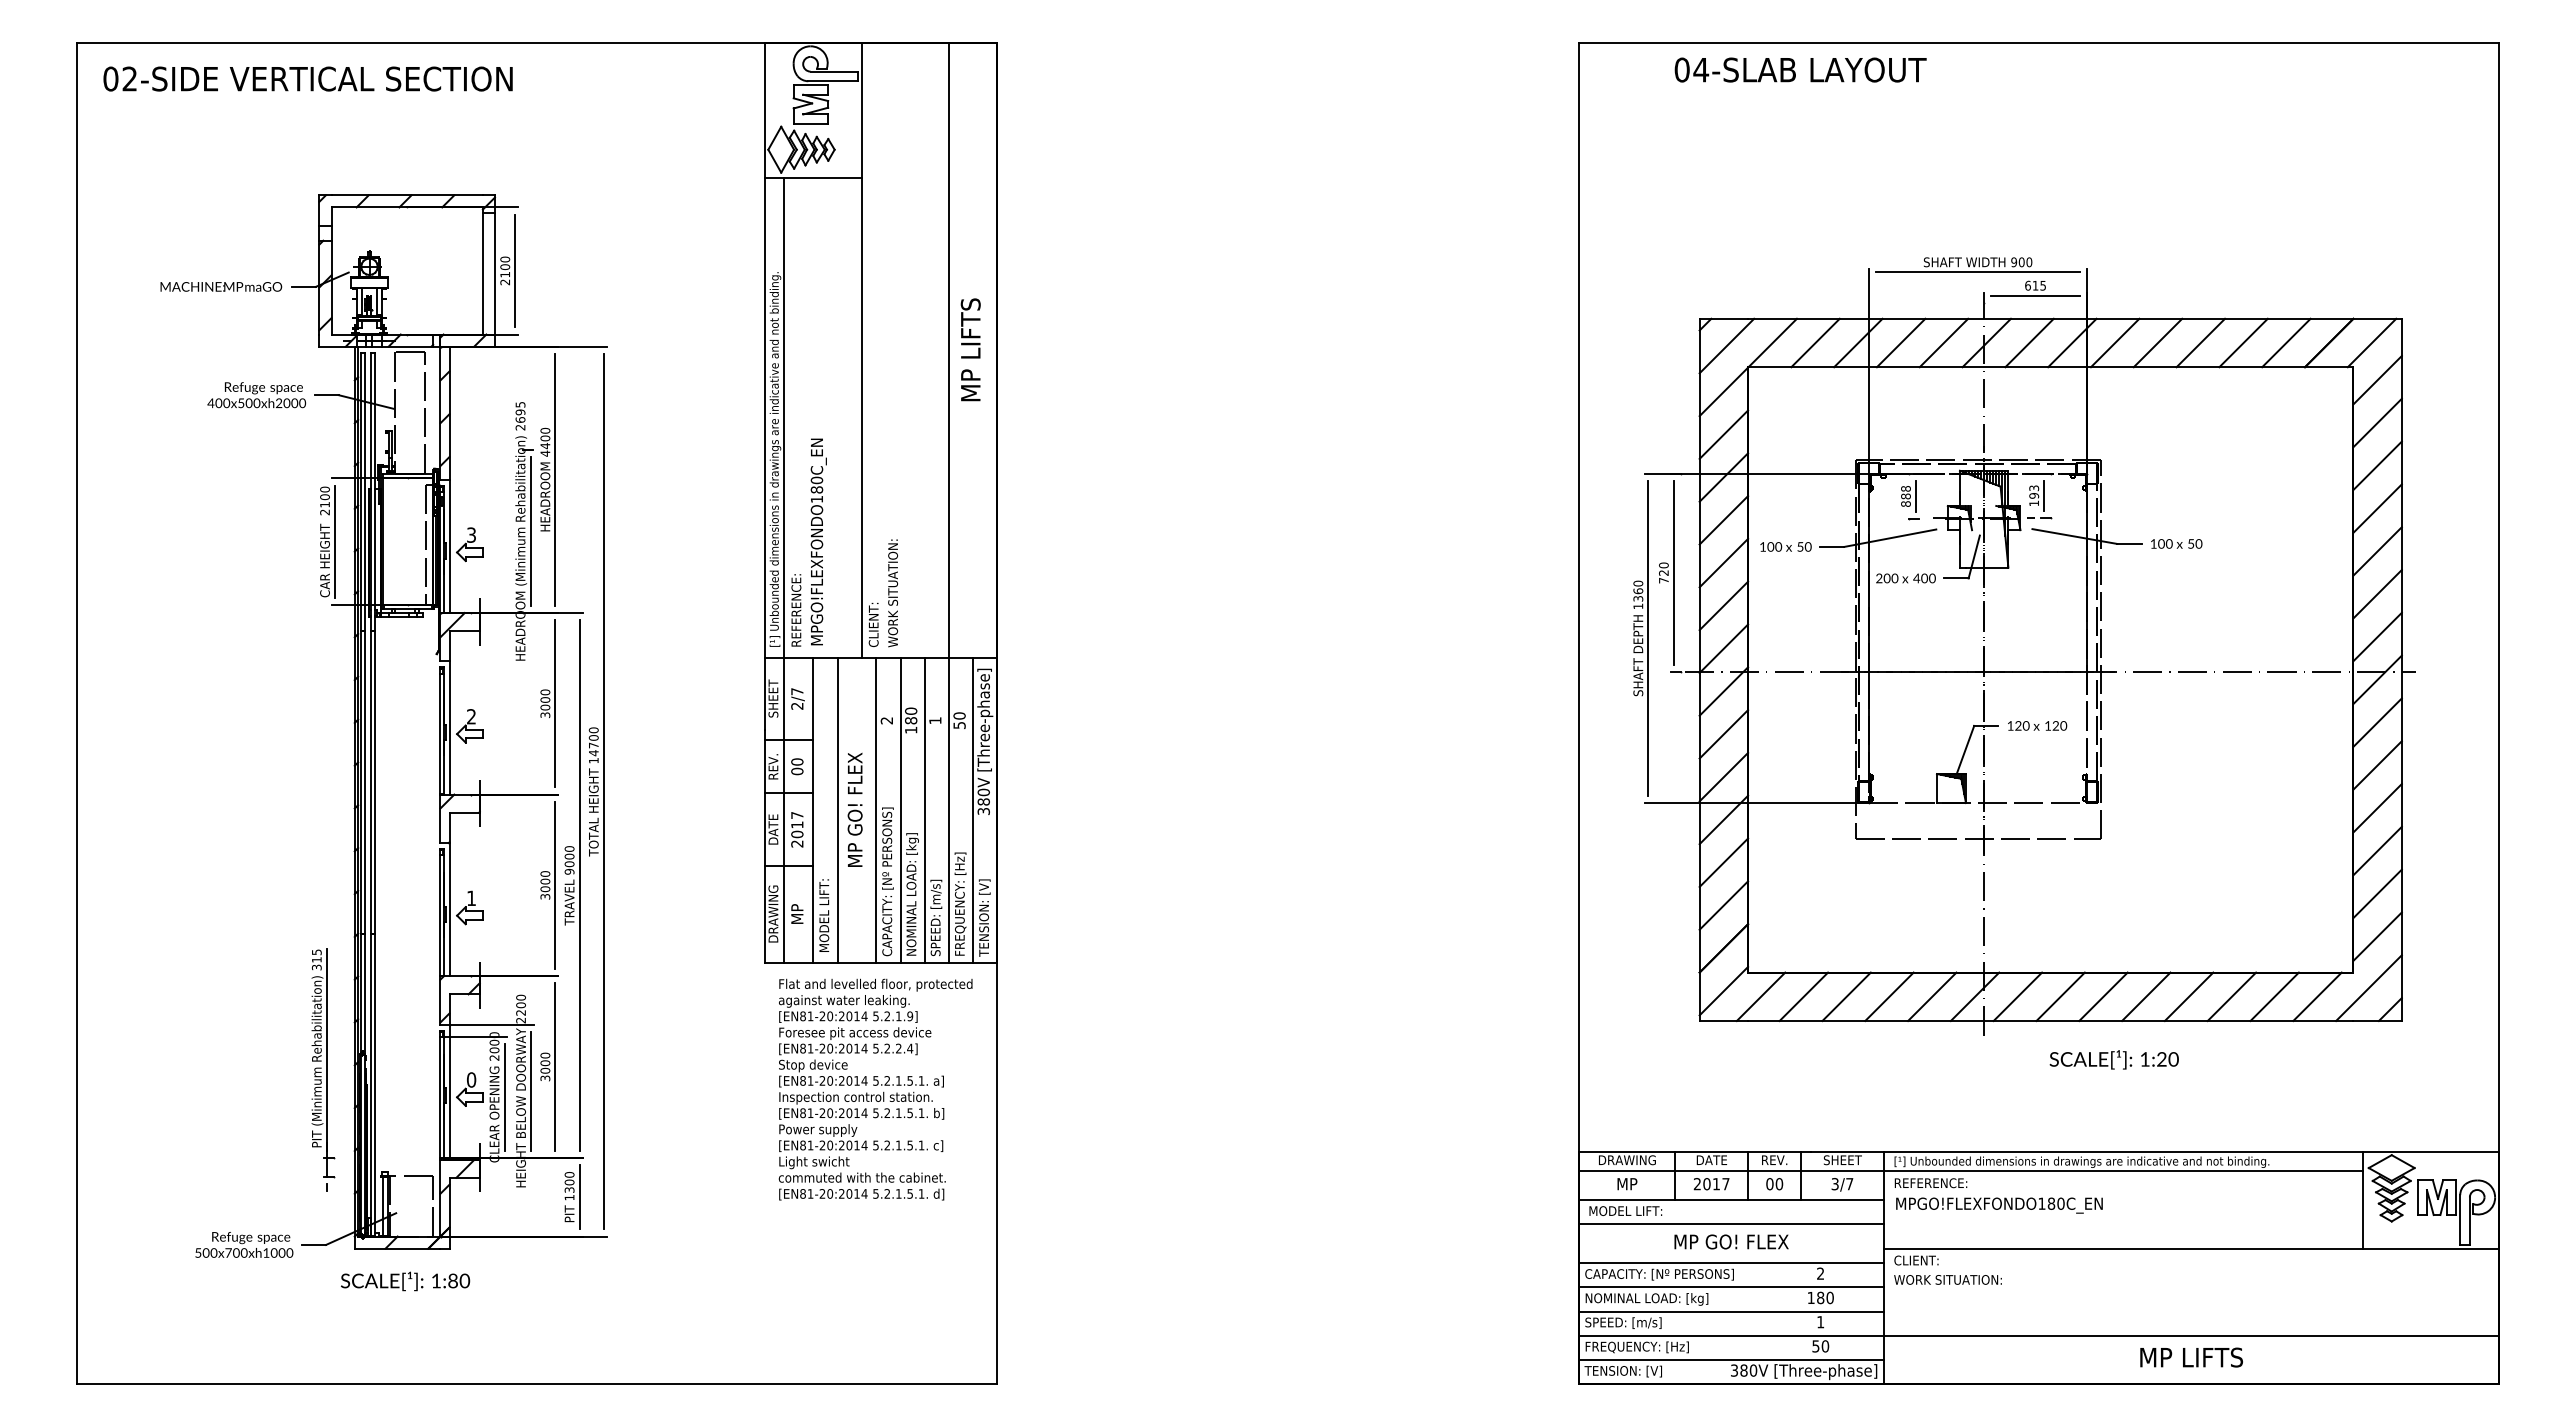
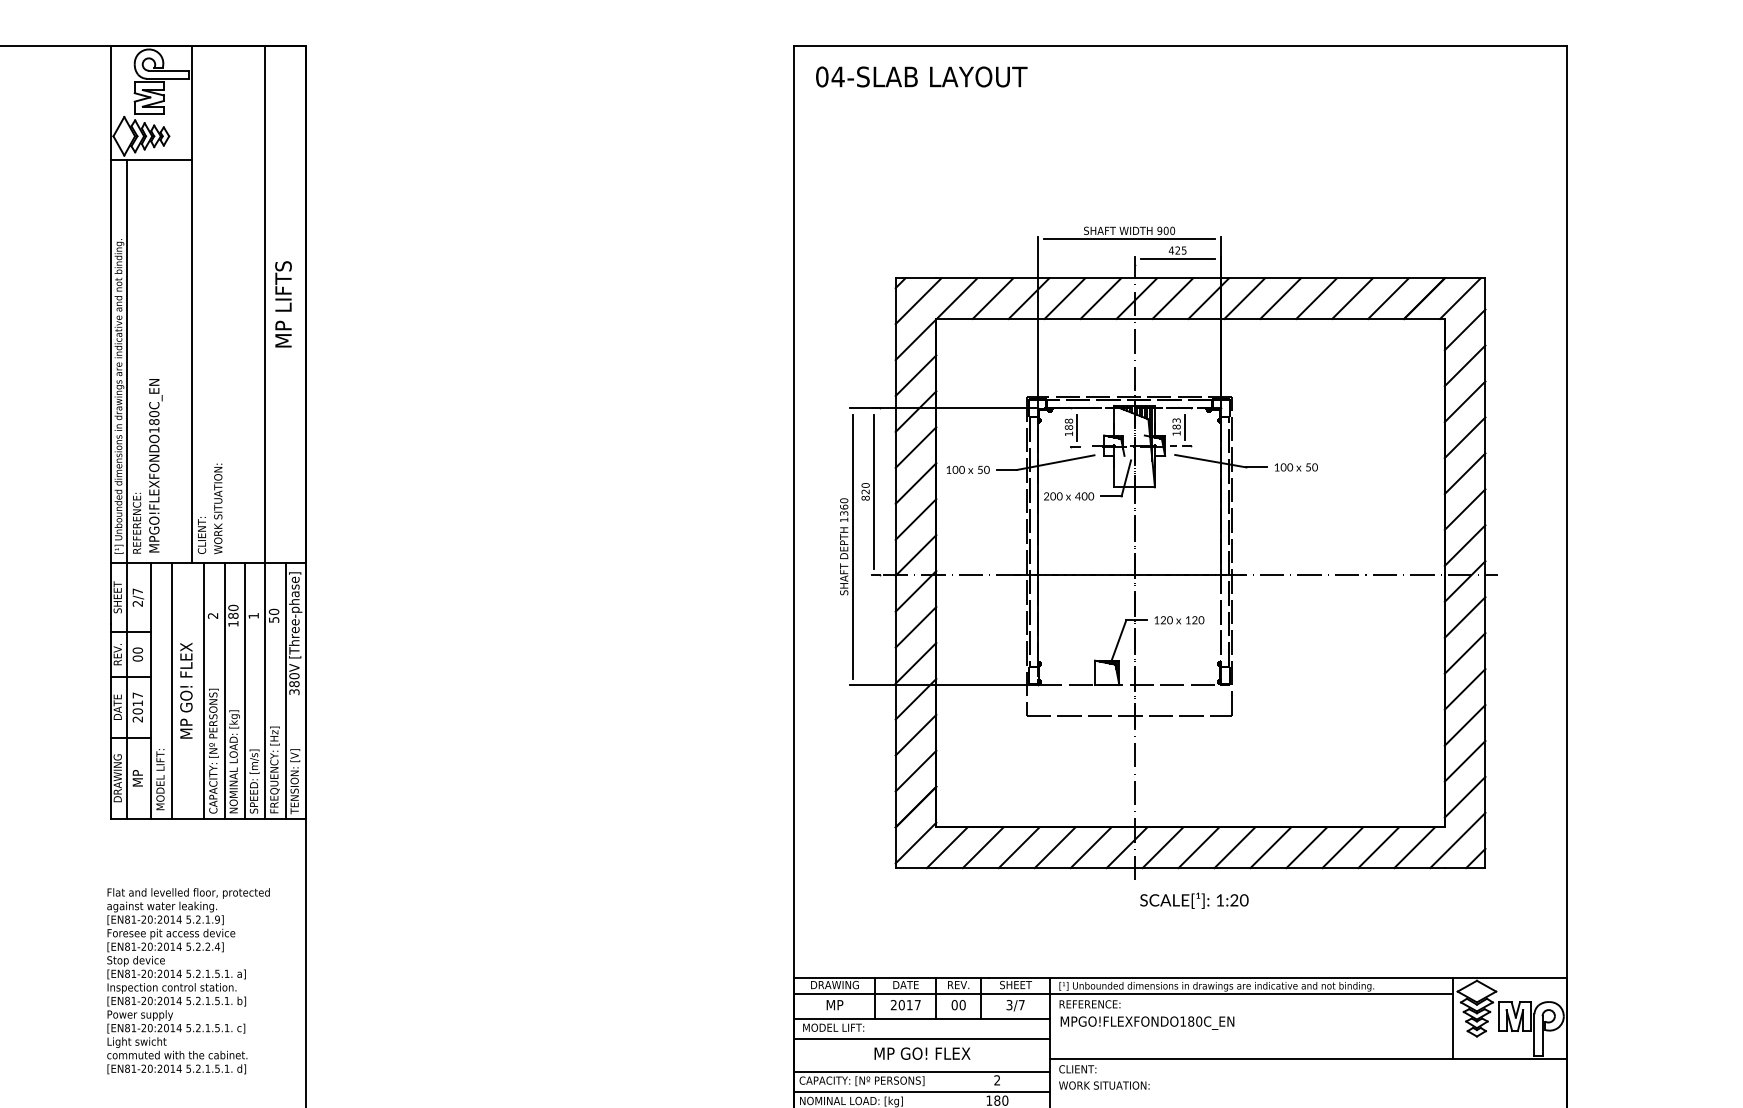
text: (1800, 69) -> (921, 76), moved
text: (2031, 285) -> (1174, 250), 615 -> 425
text: (2034, 495) -> (1176, 426), 193 -> 183
text: (1905, 503) -> (1068, 433), 888 -> 188
text: (1663, 580) -> (865, 498), 720 -> 820
text: (2113, 1059) -> (1193, 900), moved
text: (875, 1089) -> (188, 981), moved

